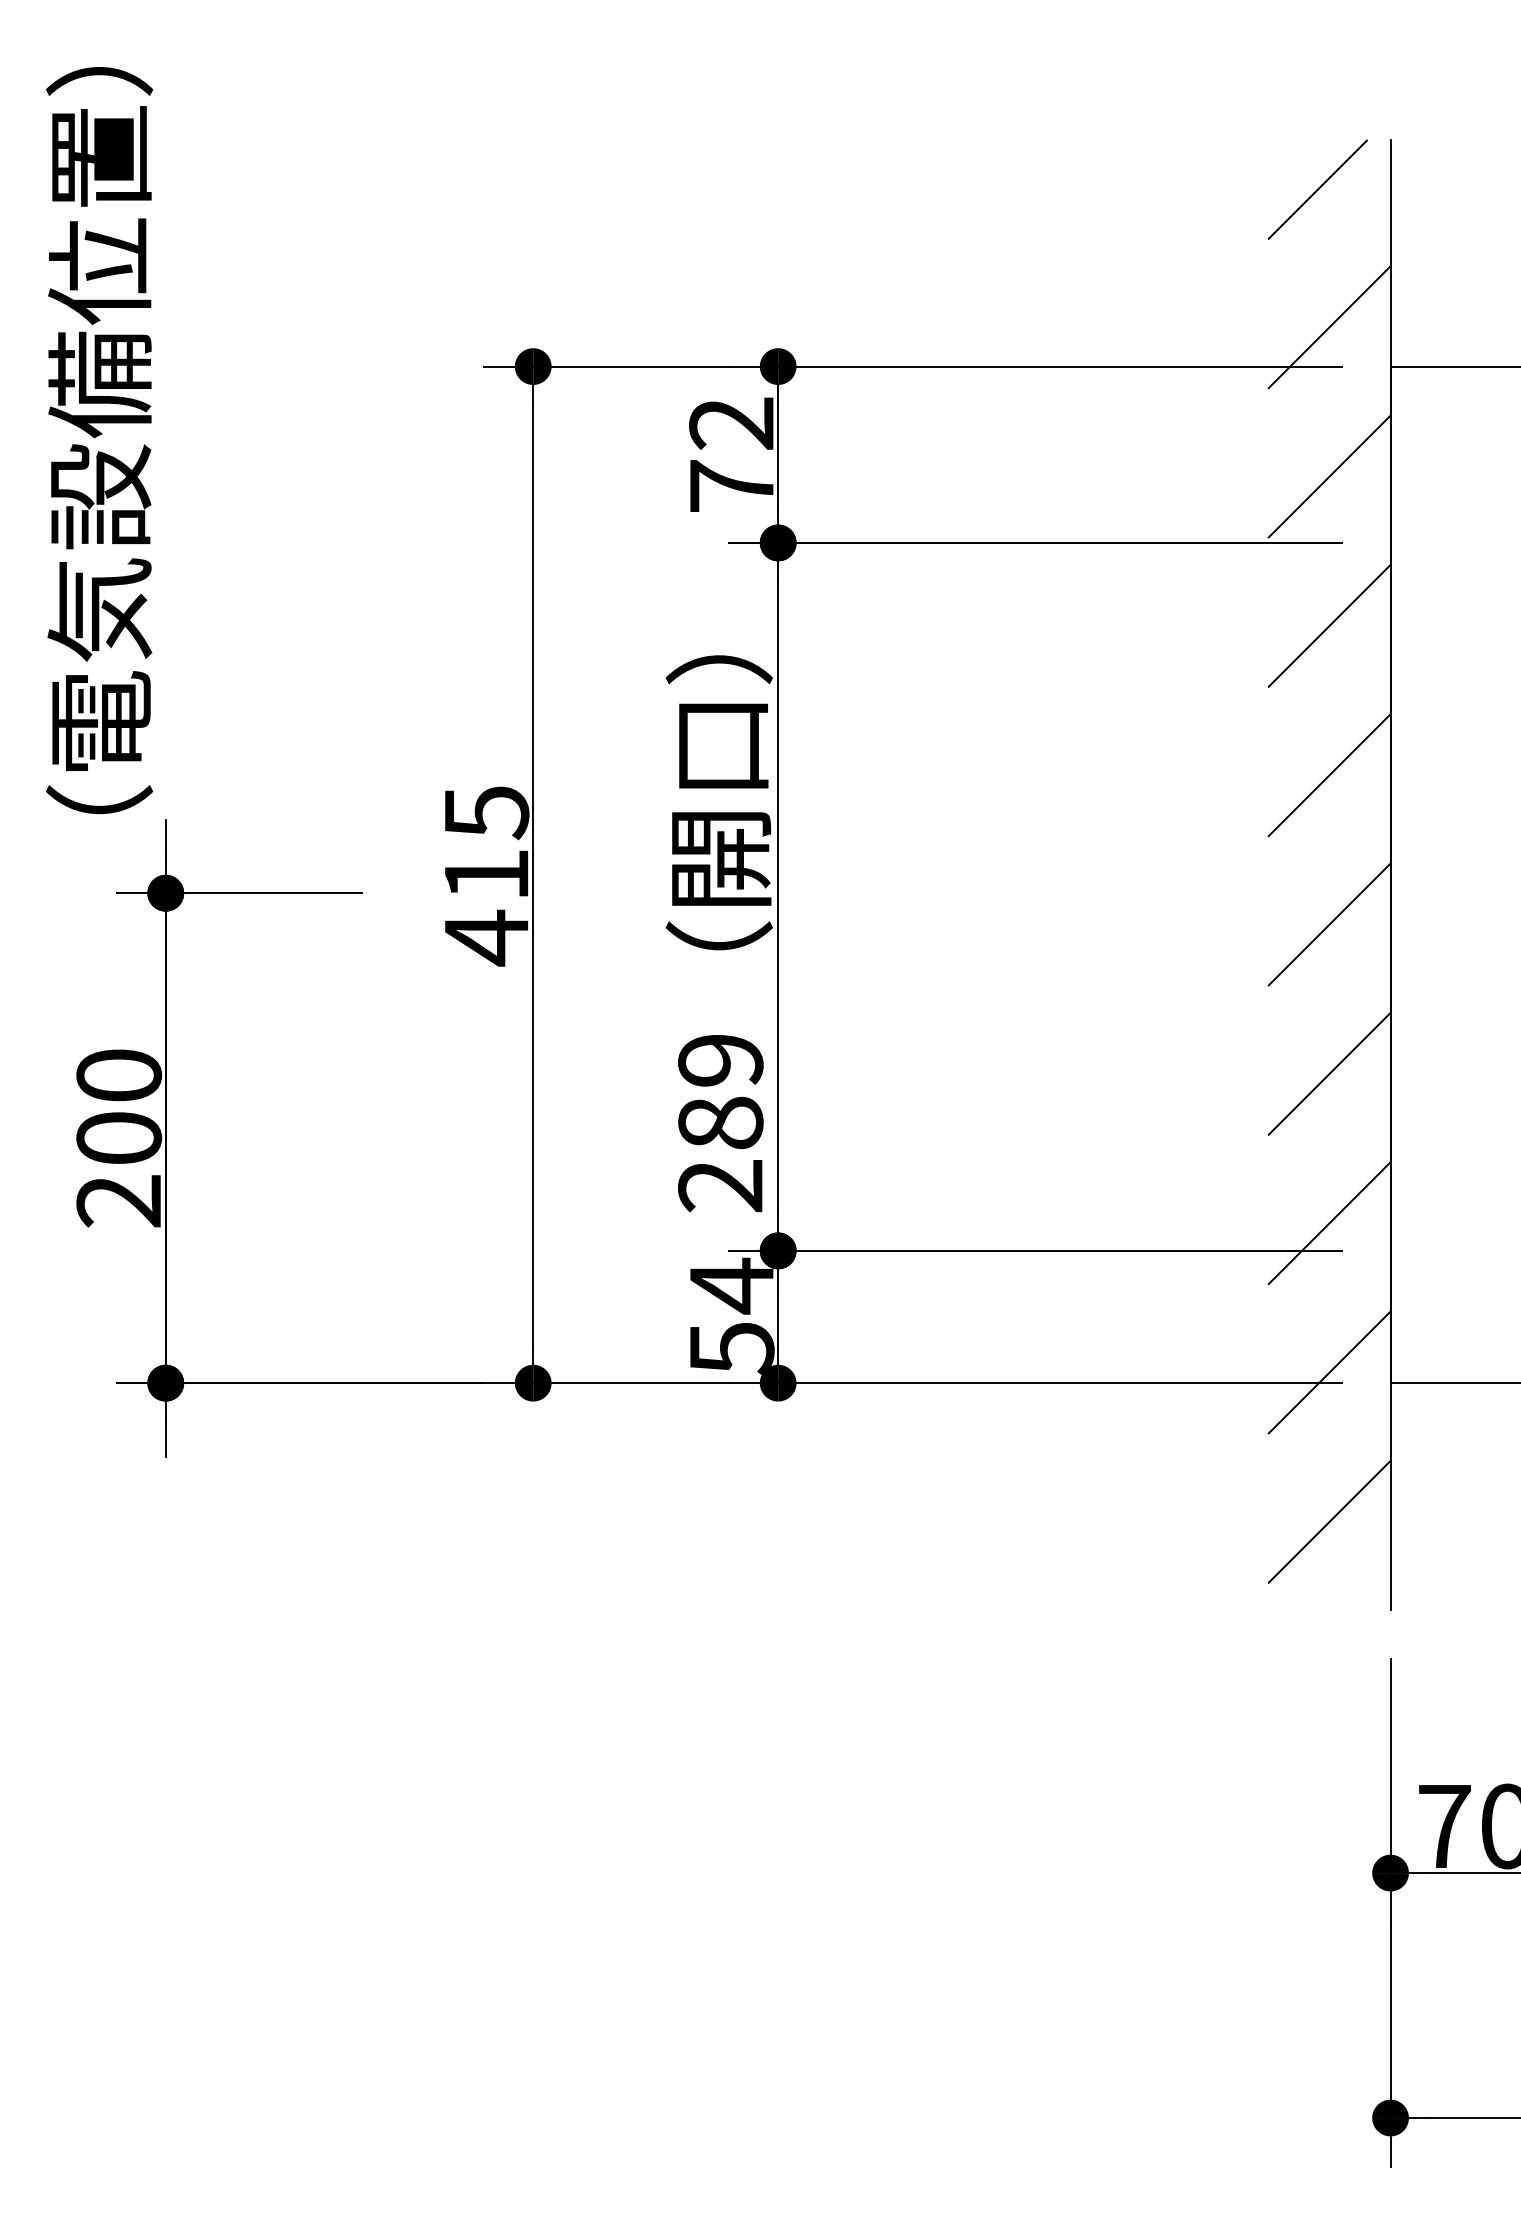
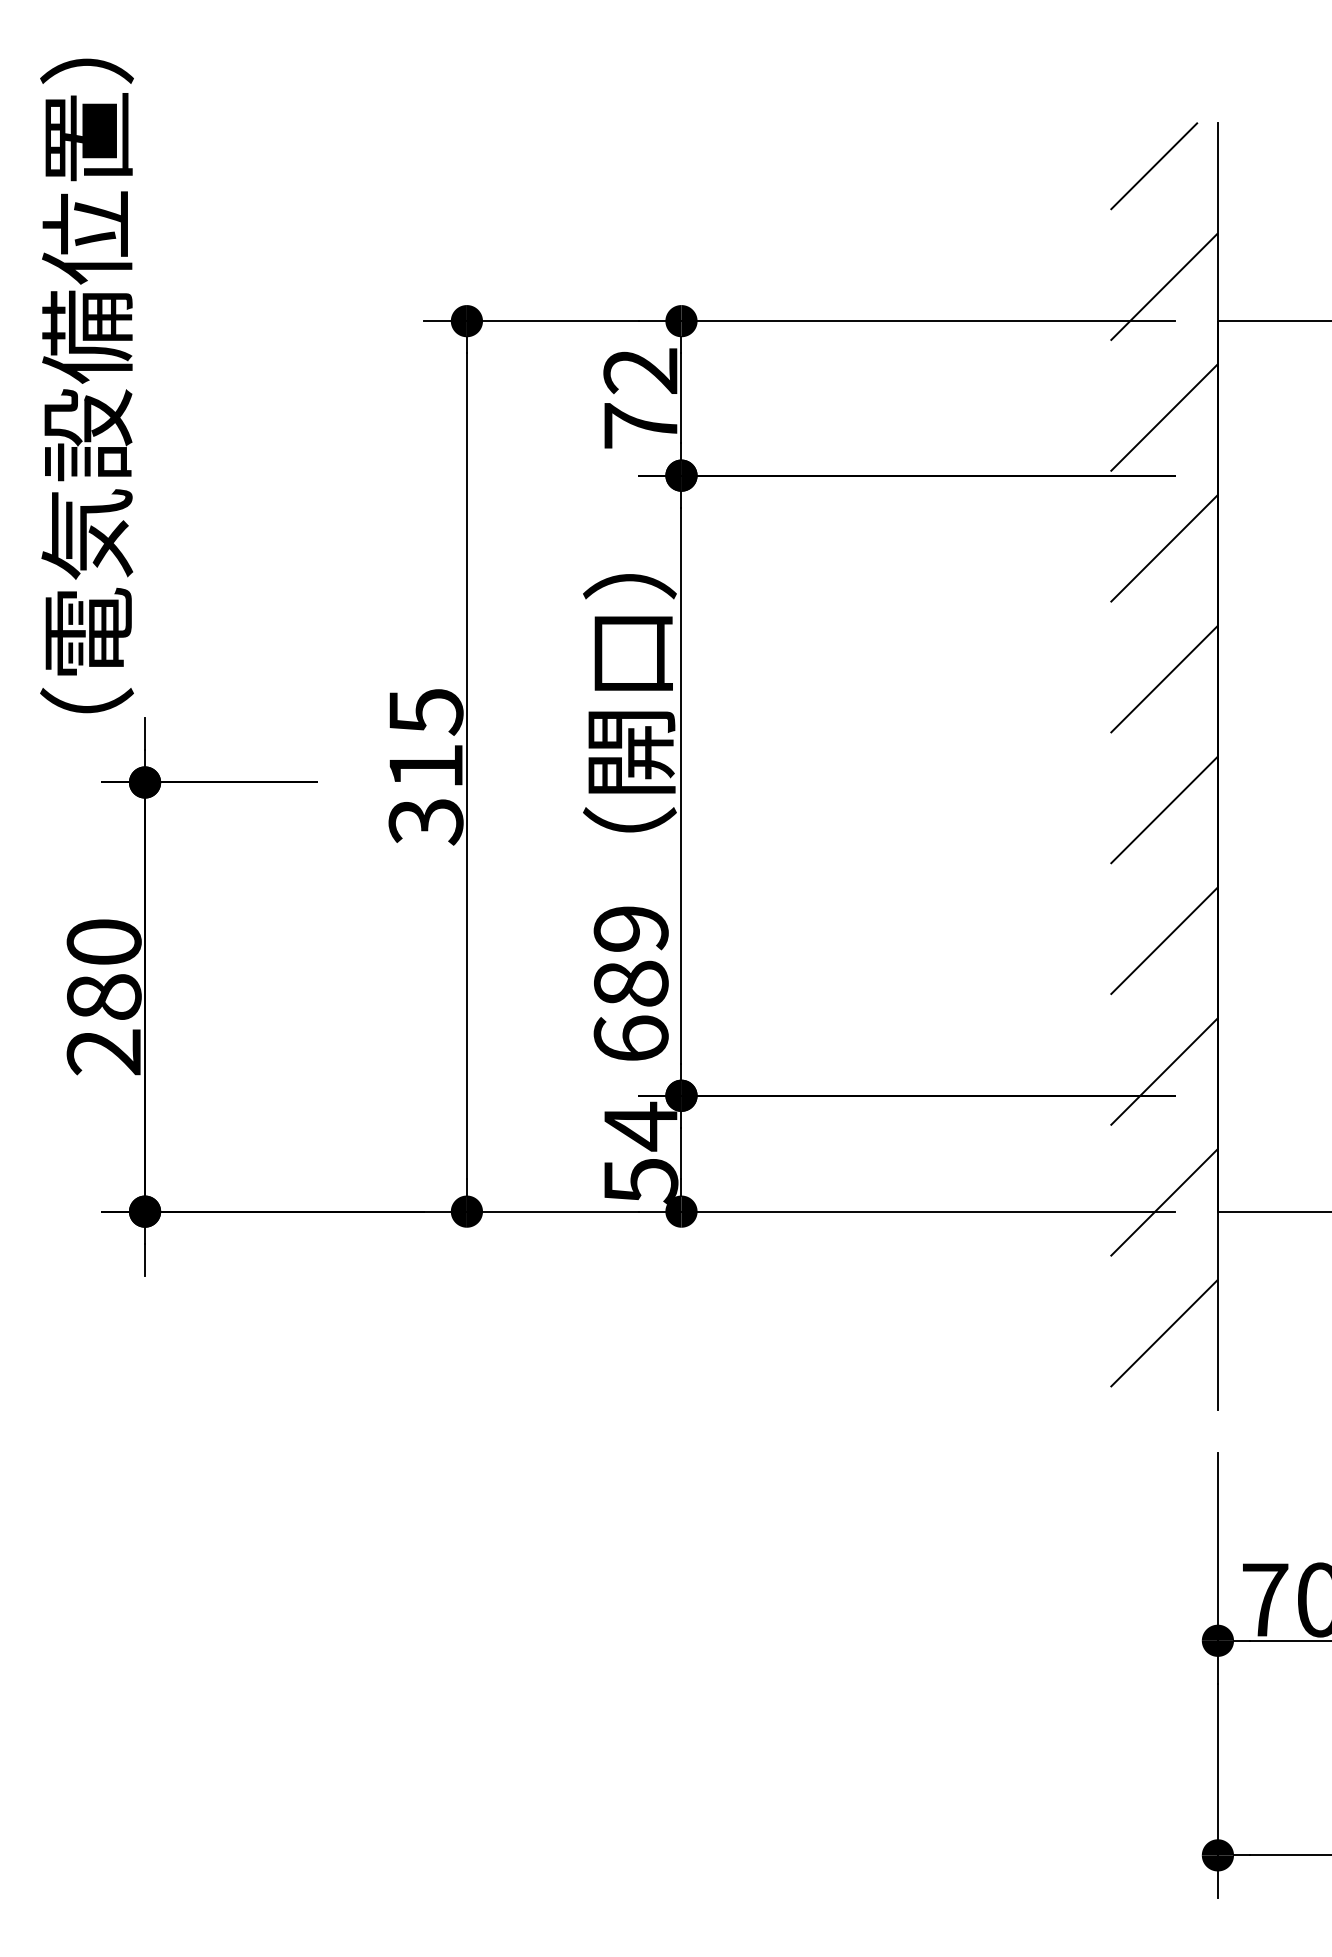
text: (485, 937) -> (425, 821), 415 -> 315
text: (118, 1137) -> (103, 996), 200 -> 280
text: (719, 1185) -> (630, 1038), 289 -> 689

